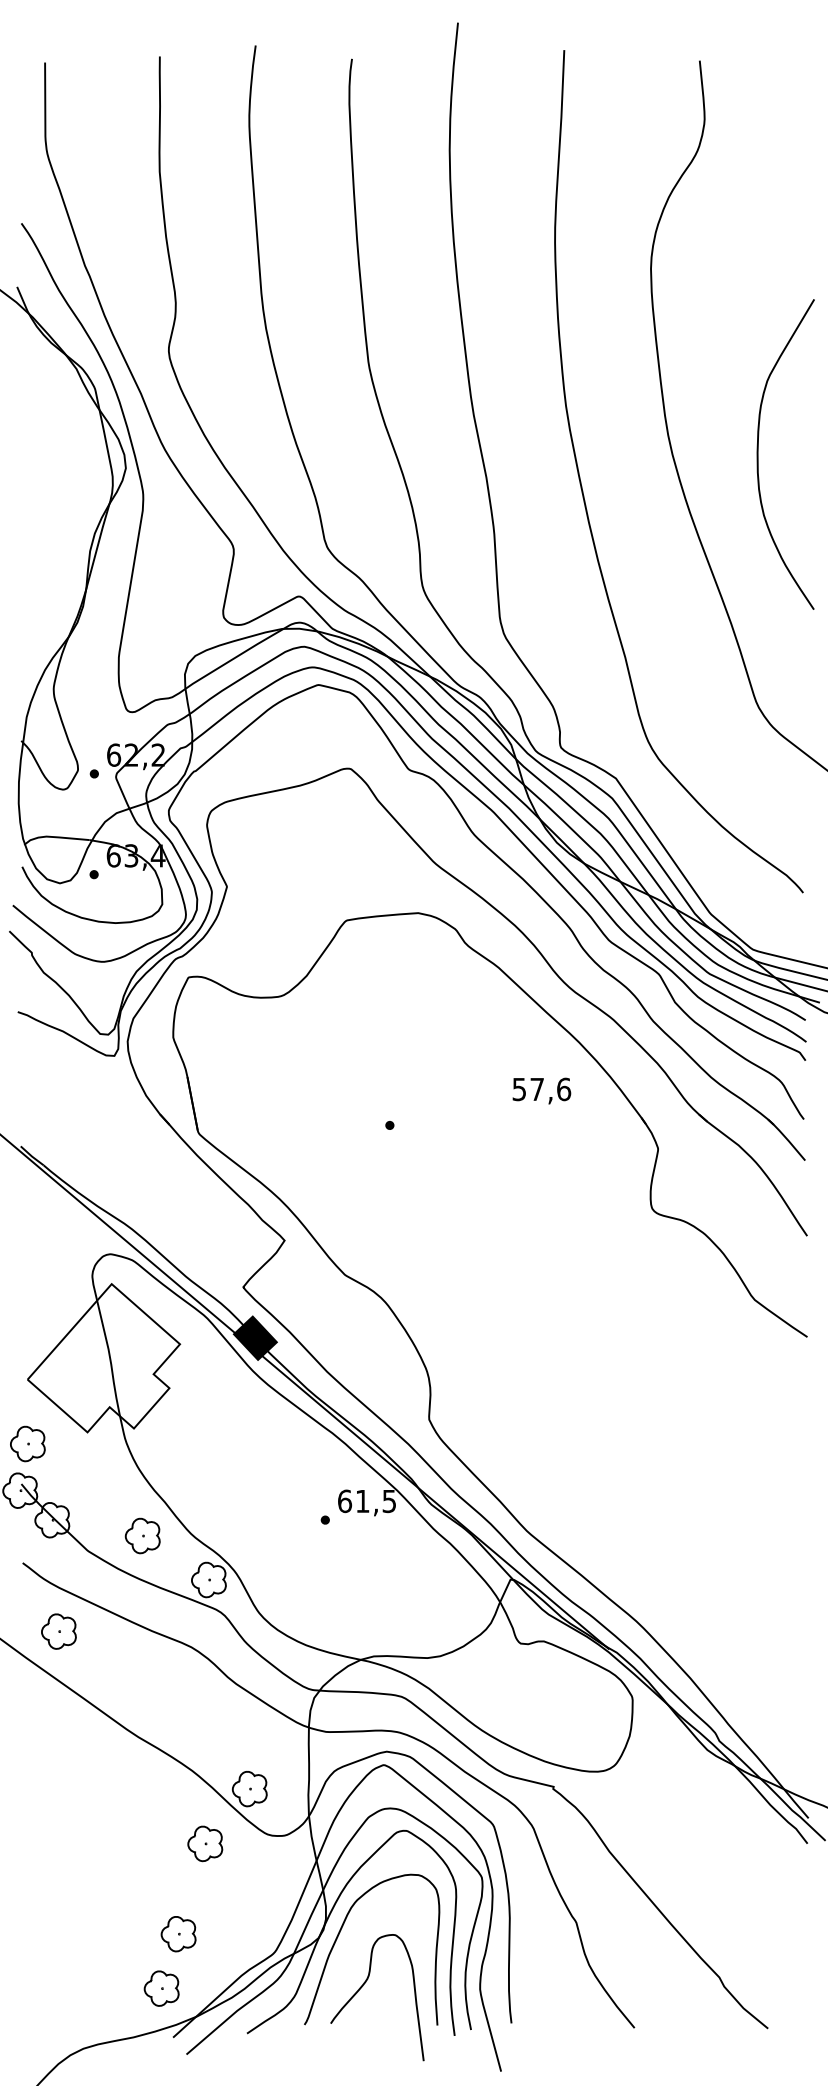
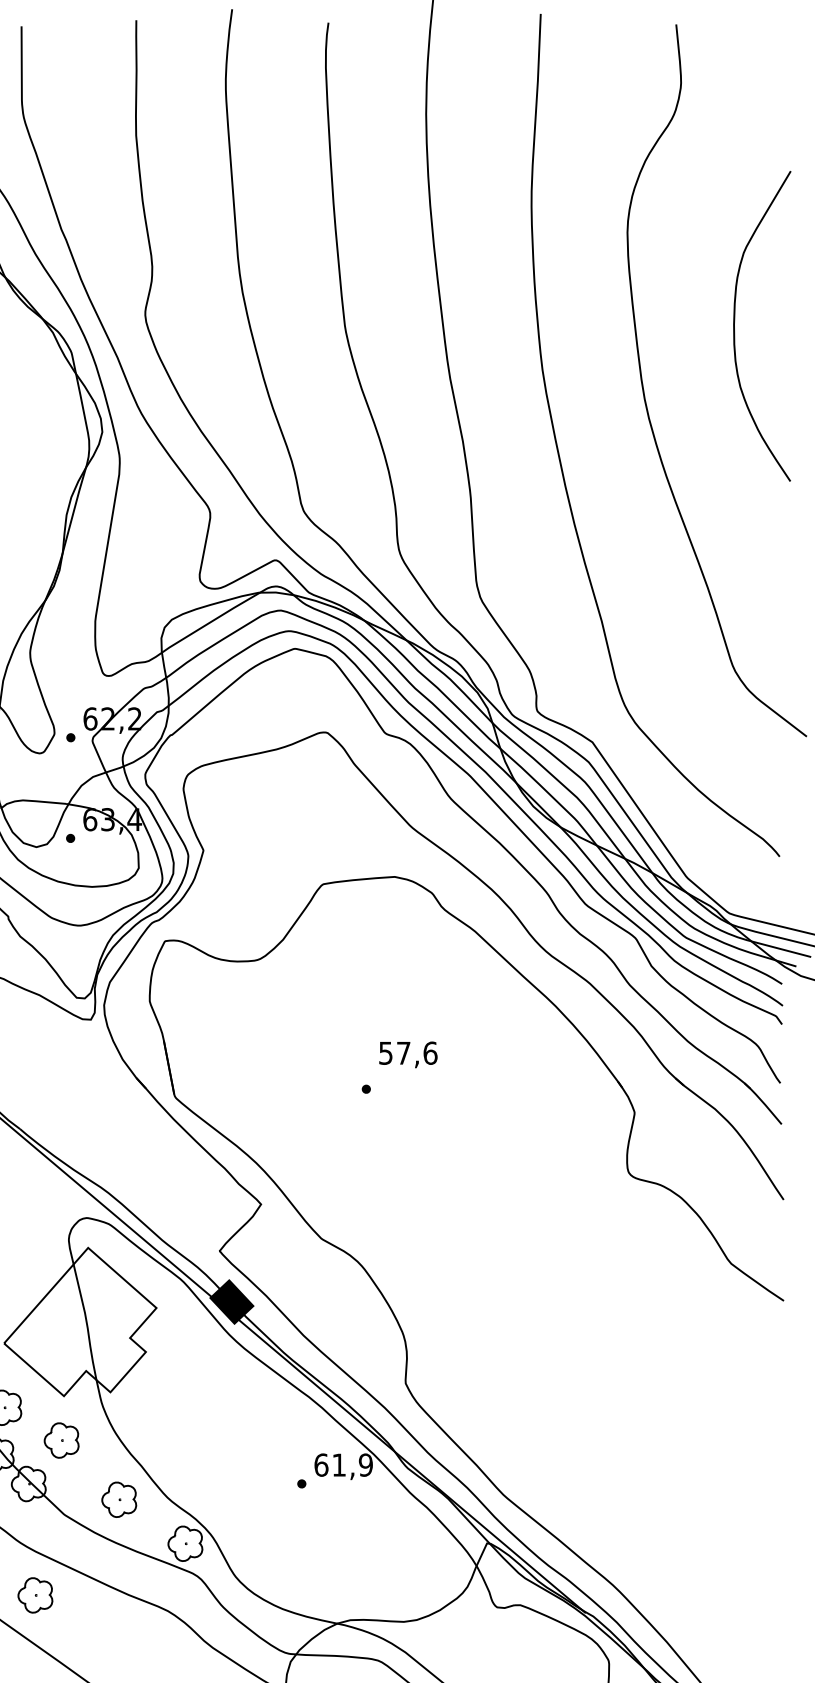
curve: (758, 454) -> (734, 326), moved
text: (541, 1090) -> (407, 1054), moved
part: (85, 1476) -> (61, 1440), added
text: (389, 1500) -> (365, 1464), 61,5 -> 61,9

